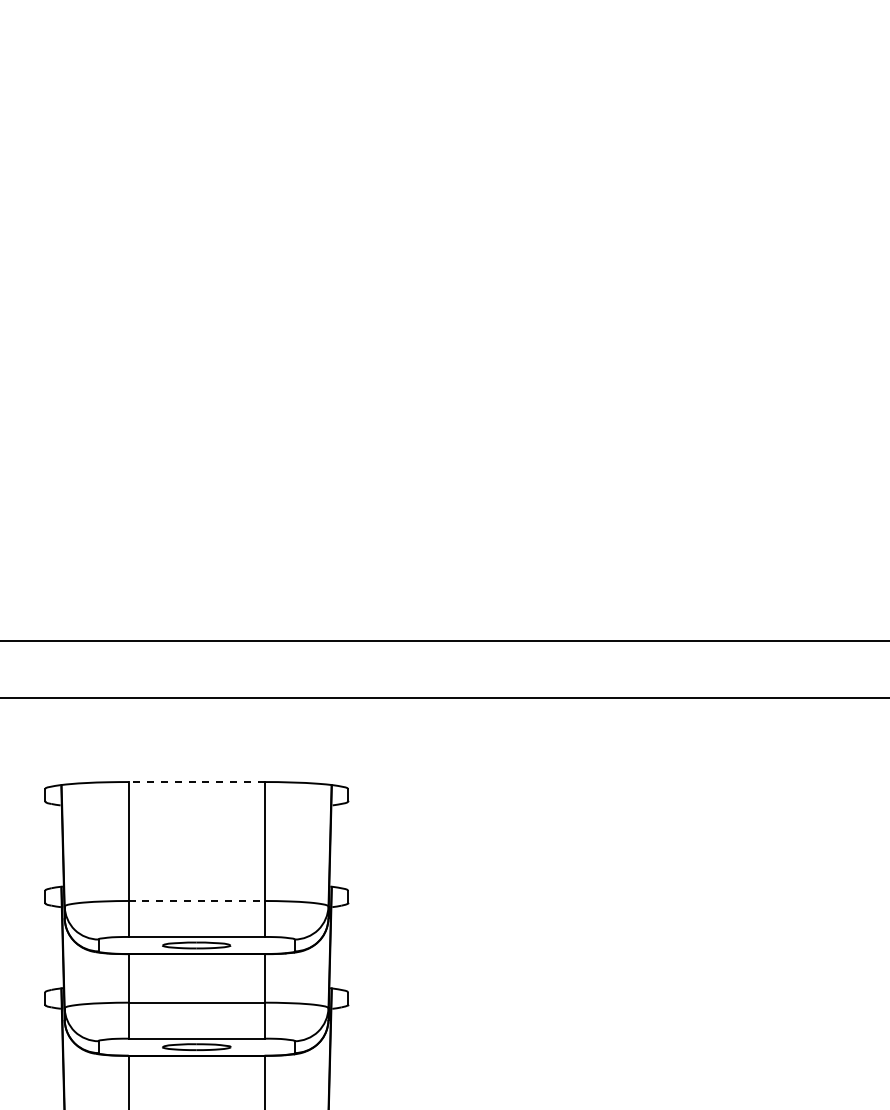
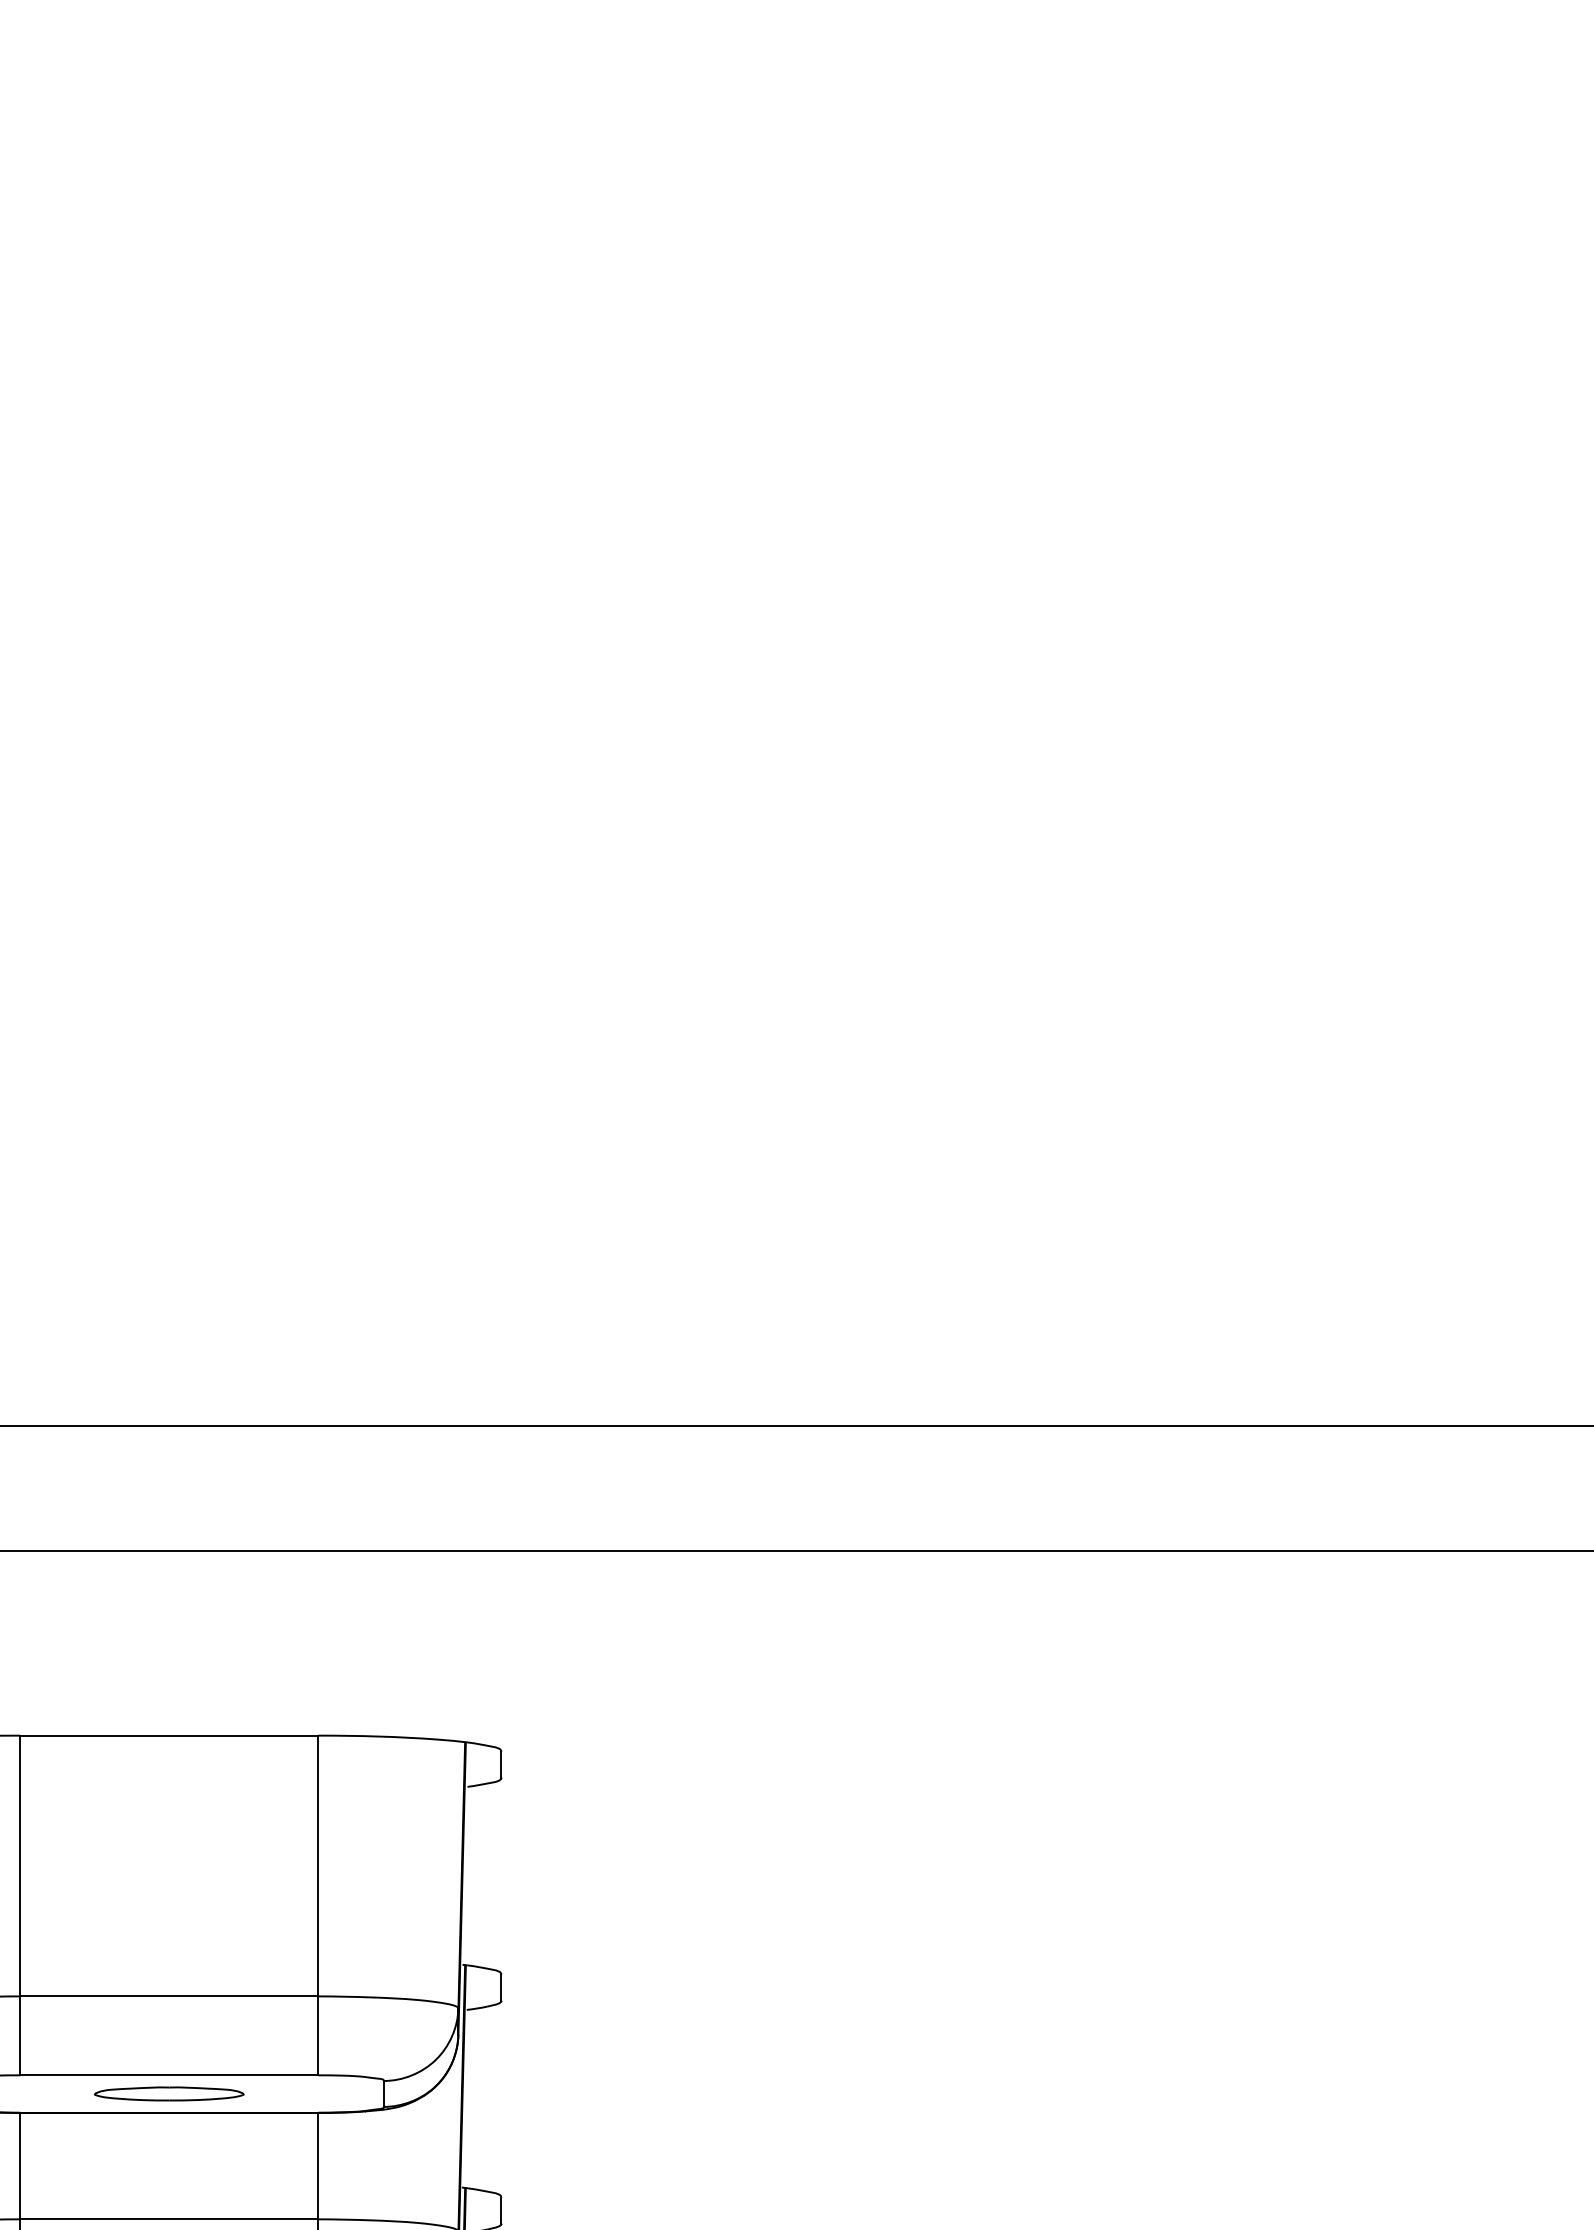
line: (196, 782) -> (168, 1736), dashed -> solid
line: (196, 900) -> (168, 1995), dashed -> solid

